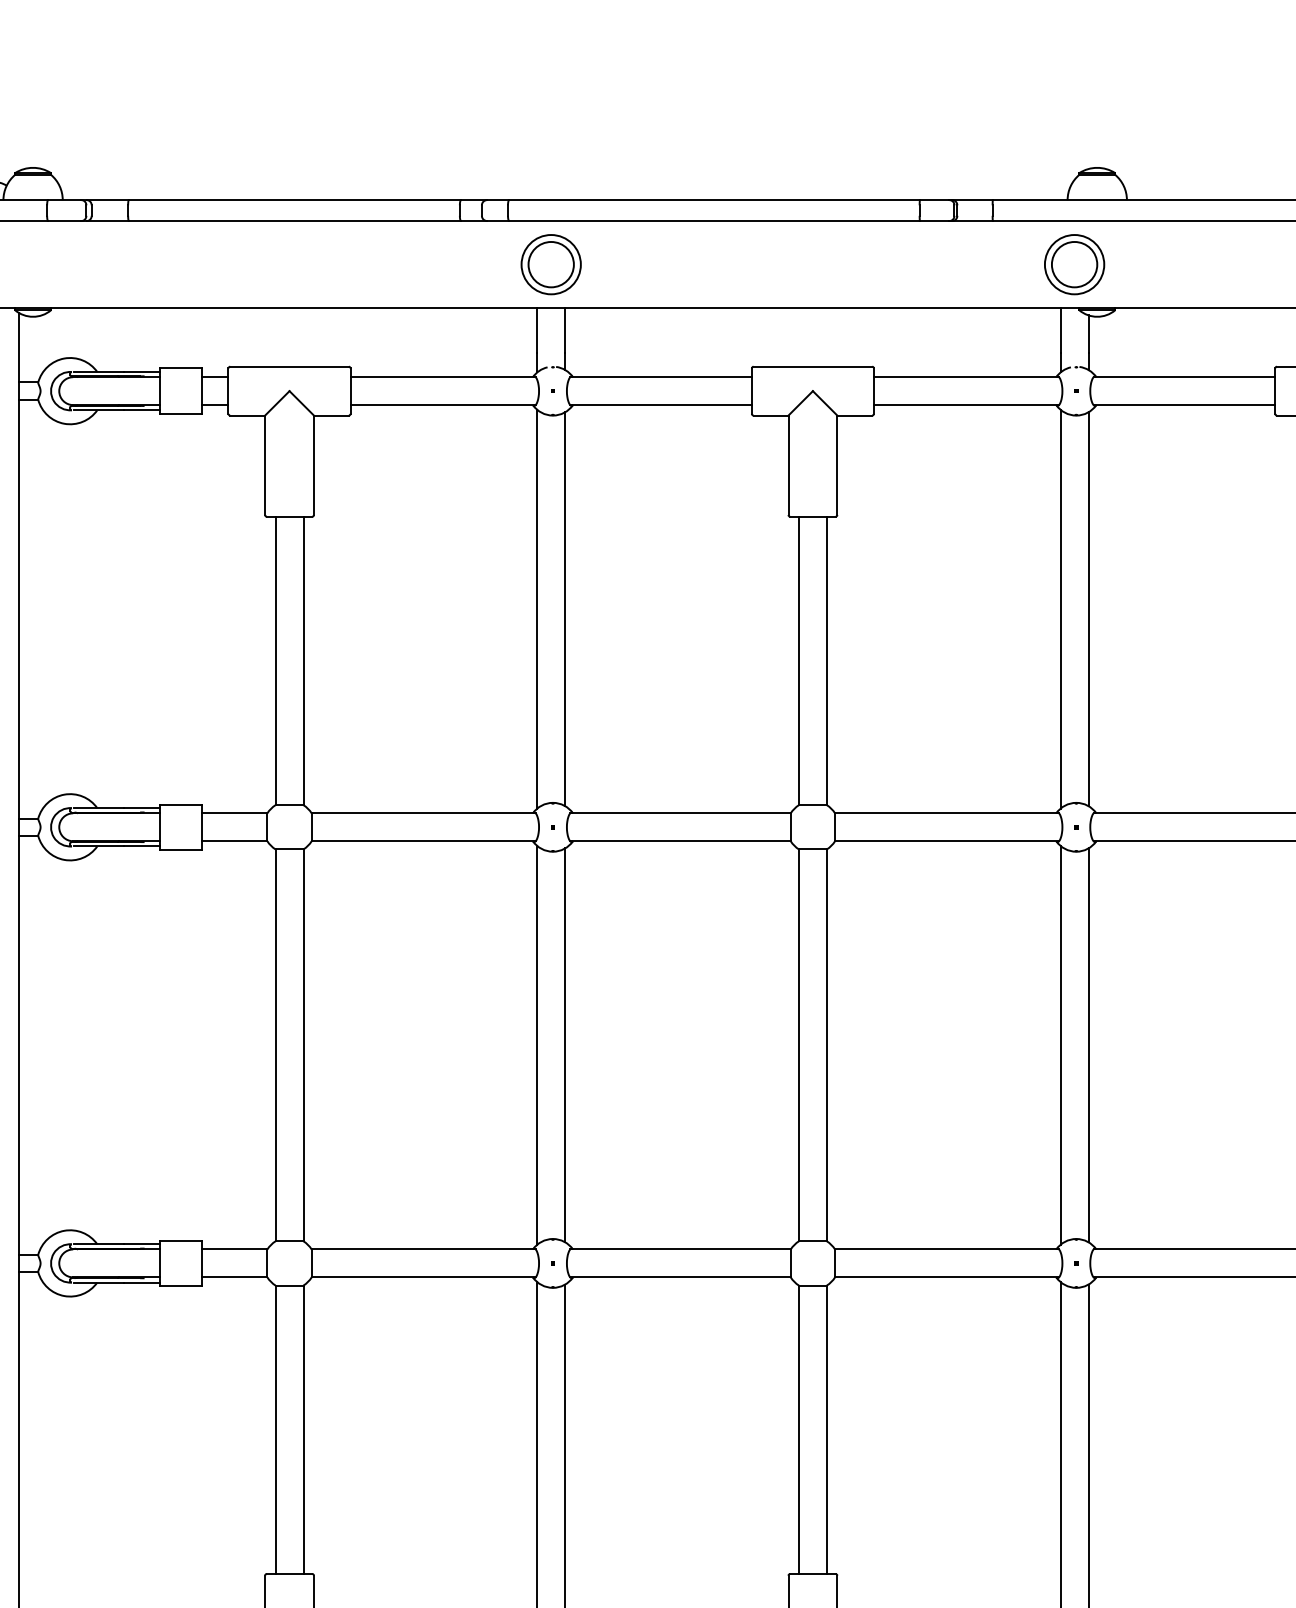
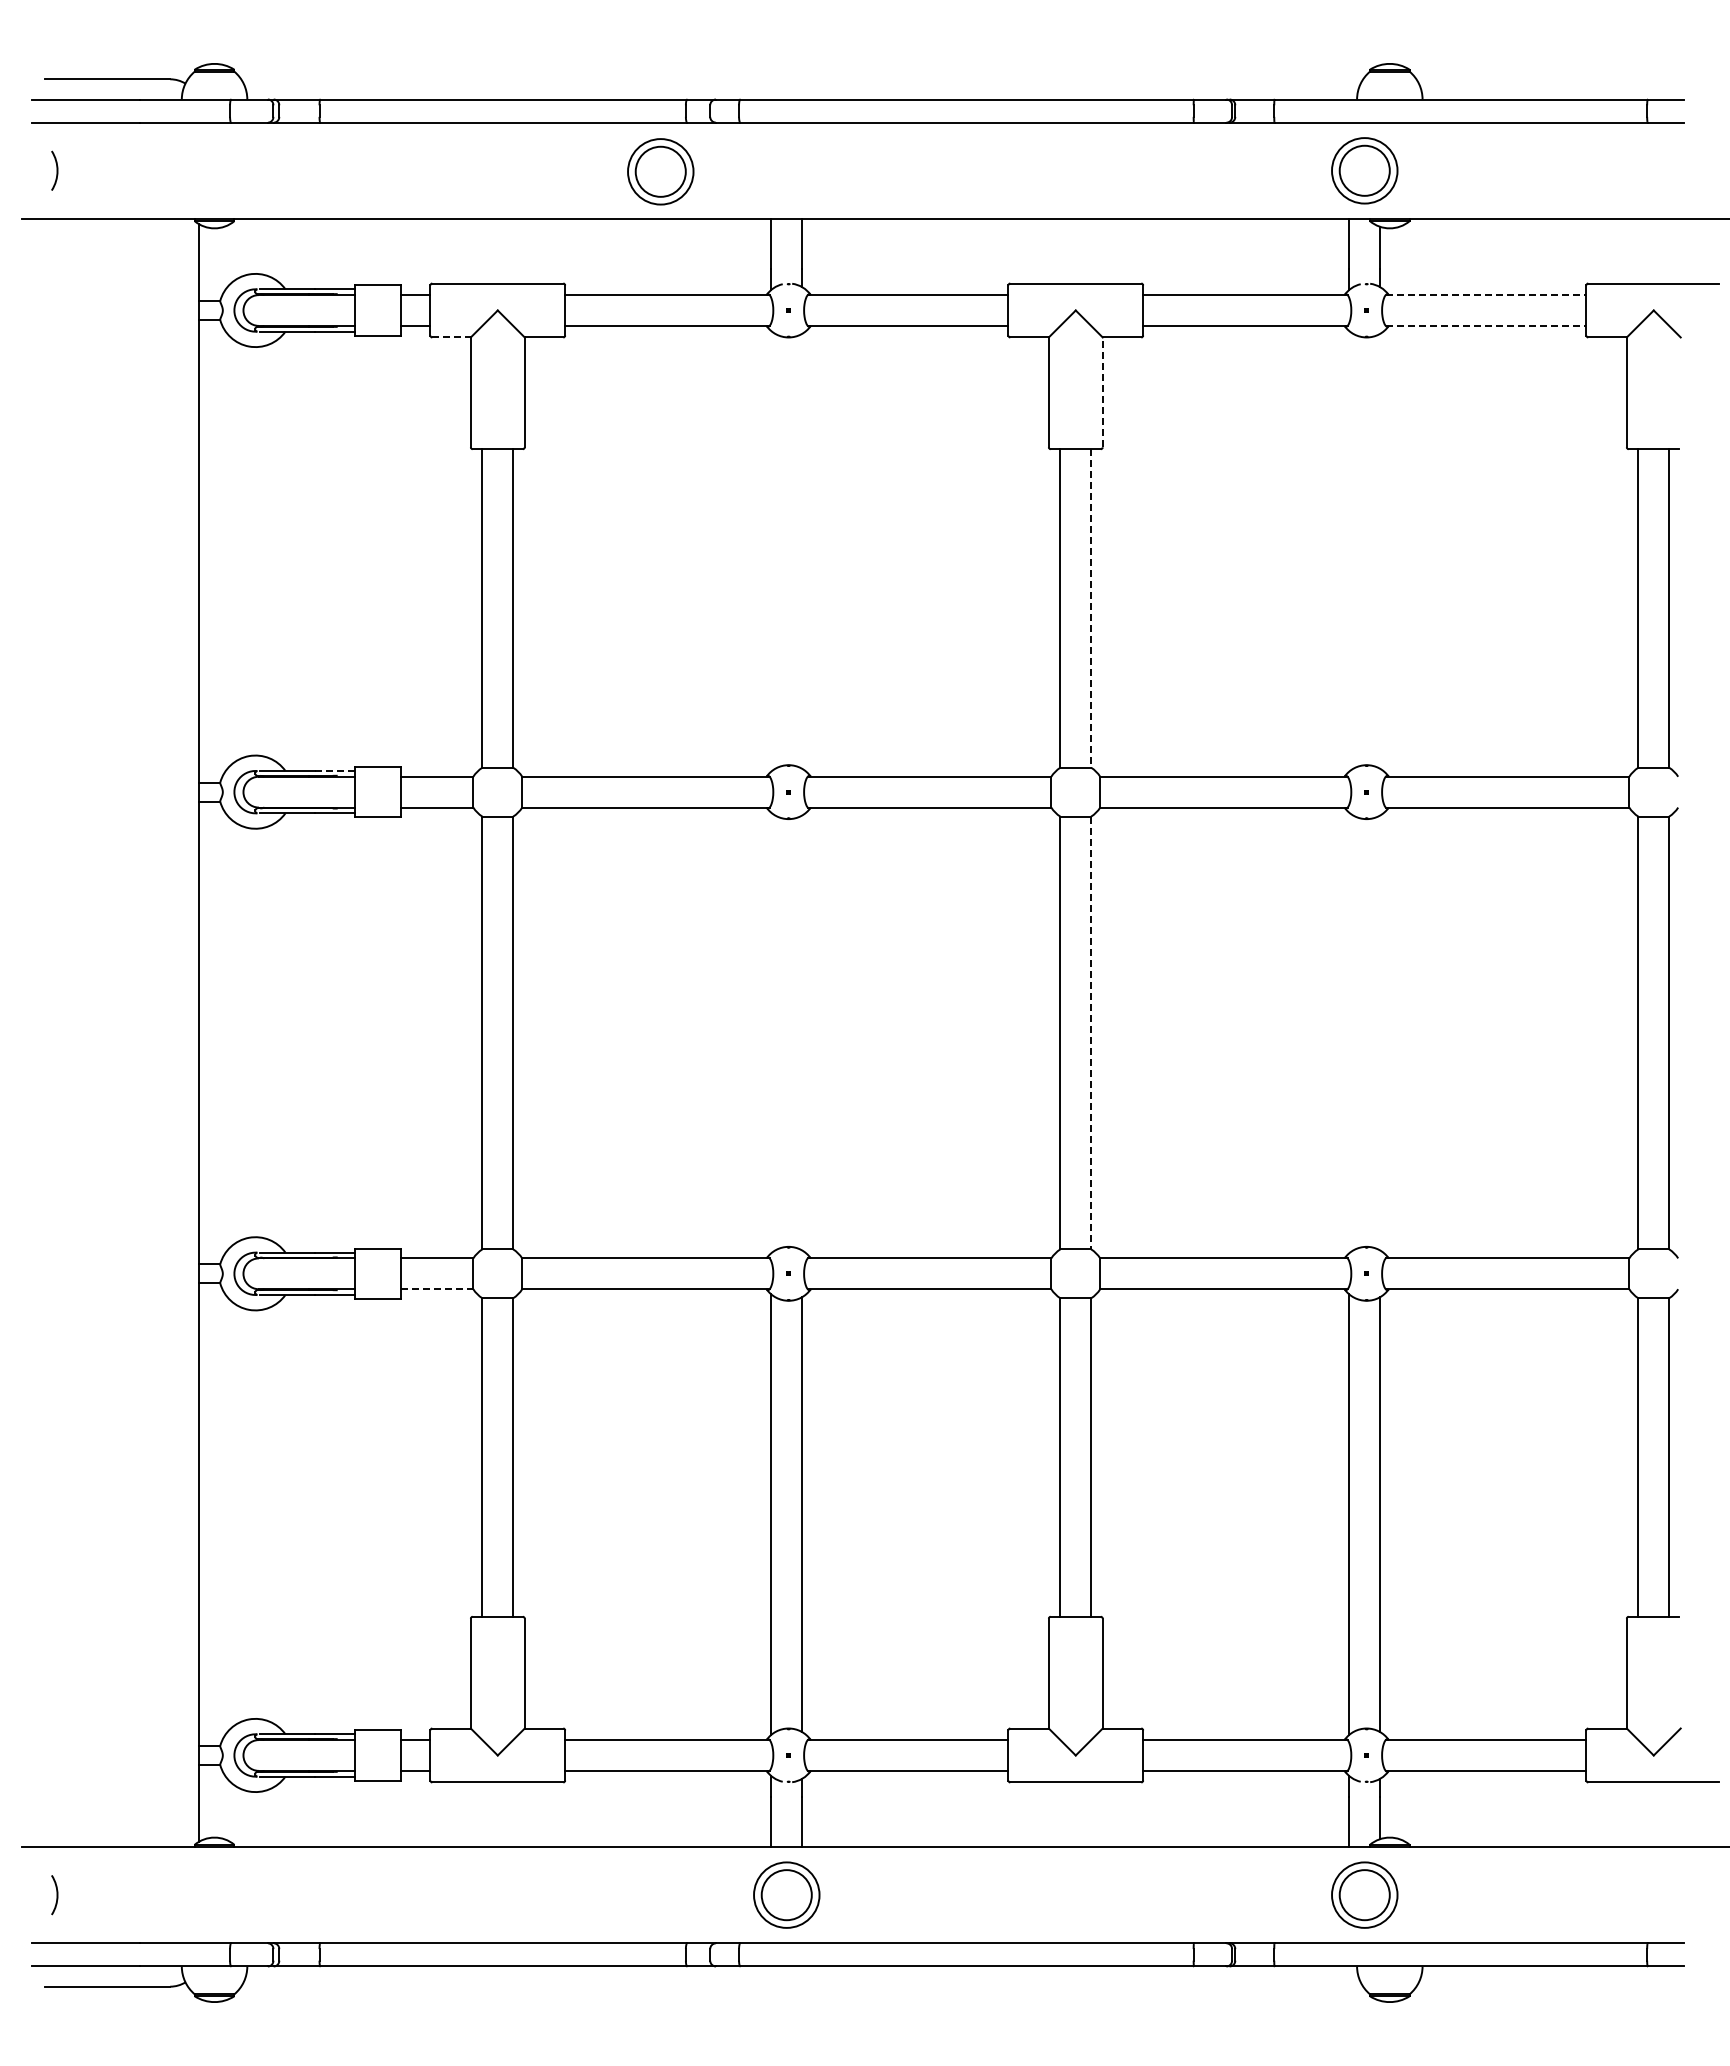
part: (550, 264) -> (660, 171), moved
line: (1184, 377) -> (1486, 295), solid -> dashed
line: (1184, 404) -> (1486, 325), solid -> dashed
line: (248, 415) -> (452, 337), solid -> dashed
line: (837, 465) -> (1102, 392), solid -> dashed
line: (565, 608) -> (802, 550), removed
line: (1088, 608) -> (1380, 550), removed
line: (537, 609) -> (771, 551), removed
line: (1060, 609) -> (1349, 551), removed
line: (827, 660) -> (1091, 608), solid -> dashed
line: (142, 807) -> (335, 770), solid -> dashed
line: (537, 1044) -> (771, 1032), removed
line: (565, 1044) -> (802, 1032), removed
line: (1060, 1044) -> (1349, 1032), removed
line: (1088, 1044) -> (1380, 1032), removed
line: (827, 1045) -> (1091, 1033), solid -> dashed
line: (234, 1277) -> (437, 1289), solid -> dashed

